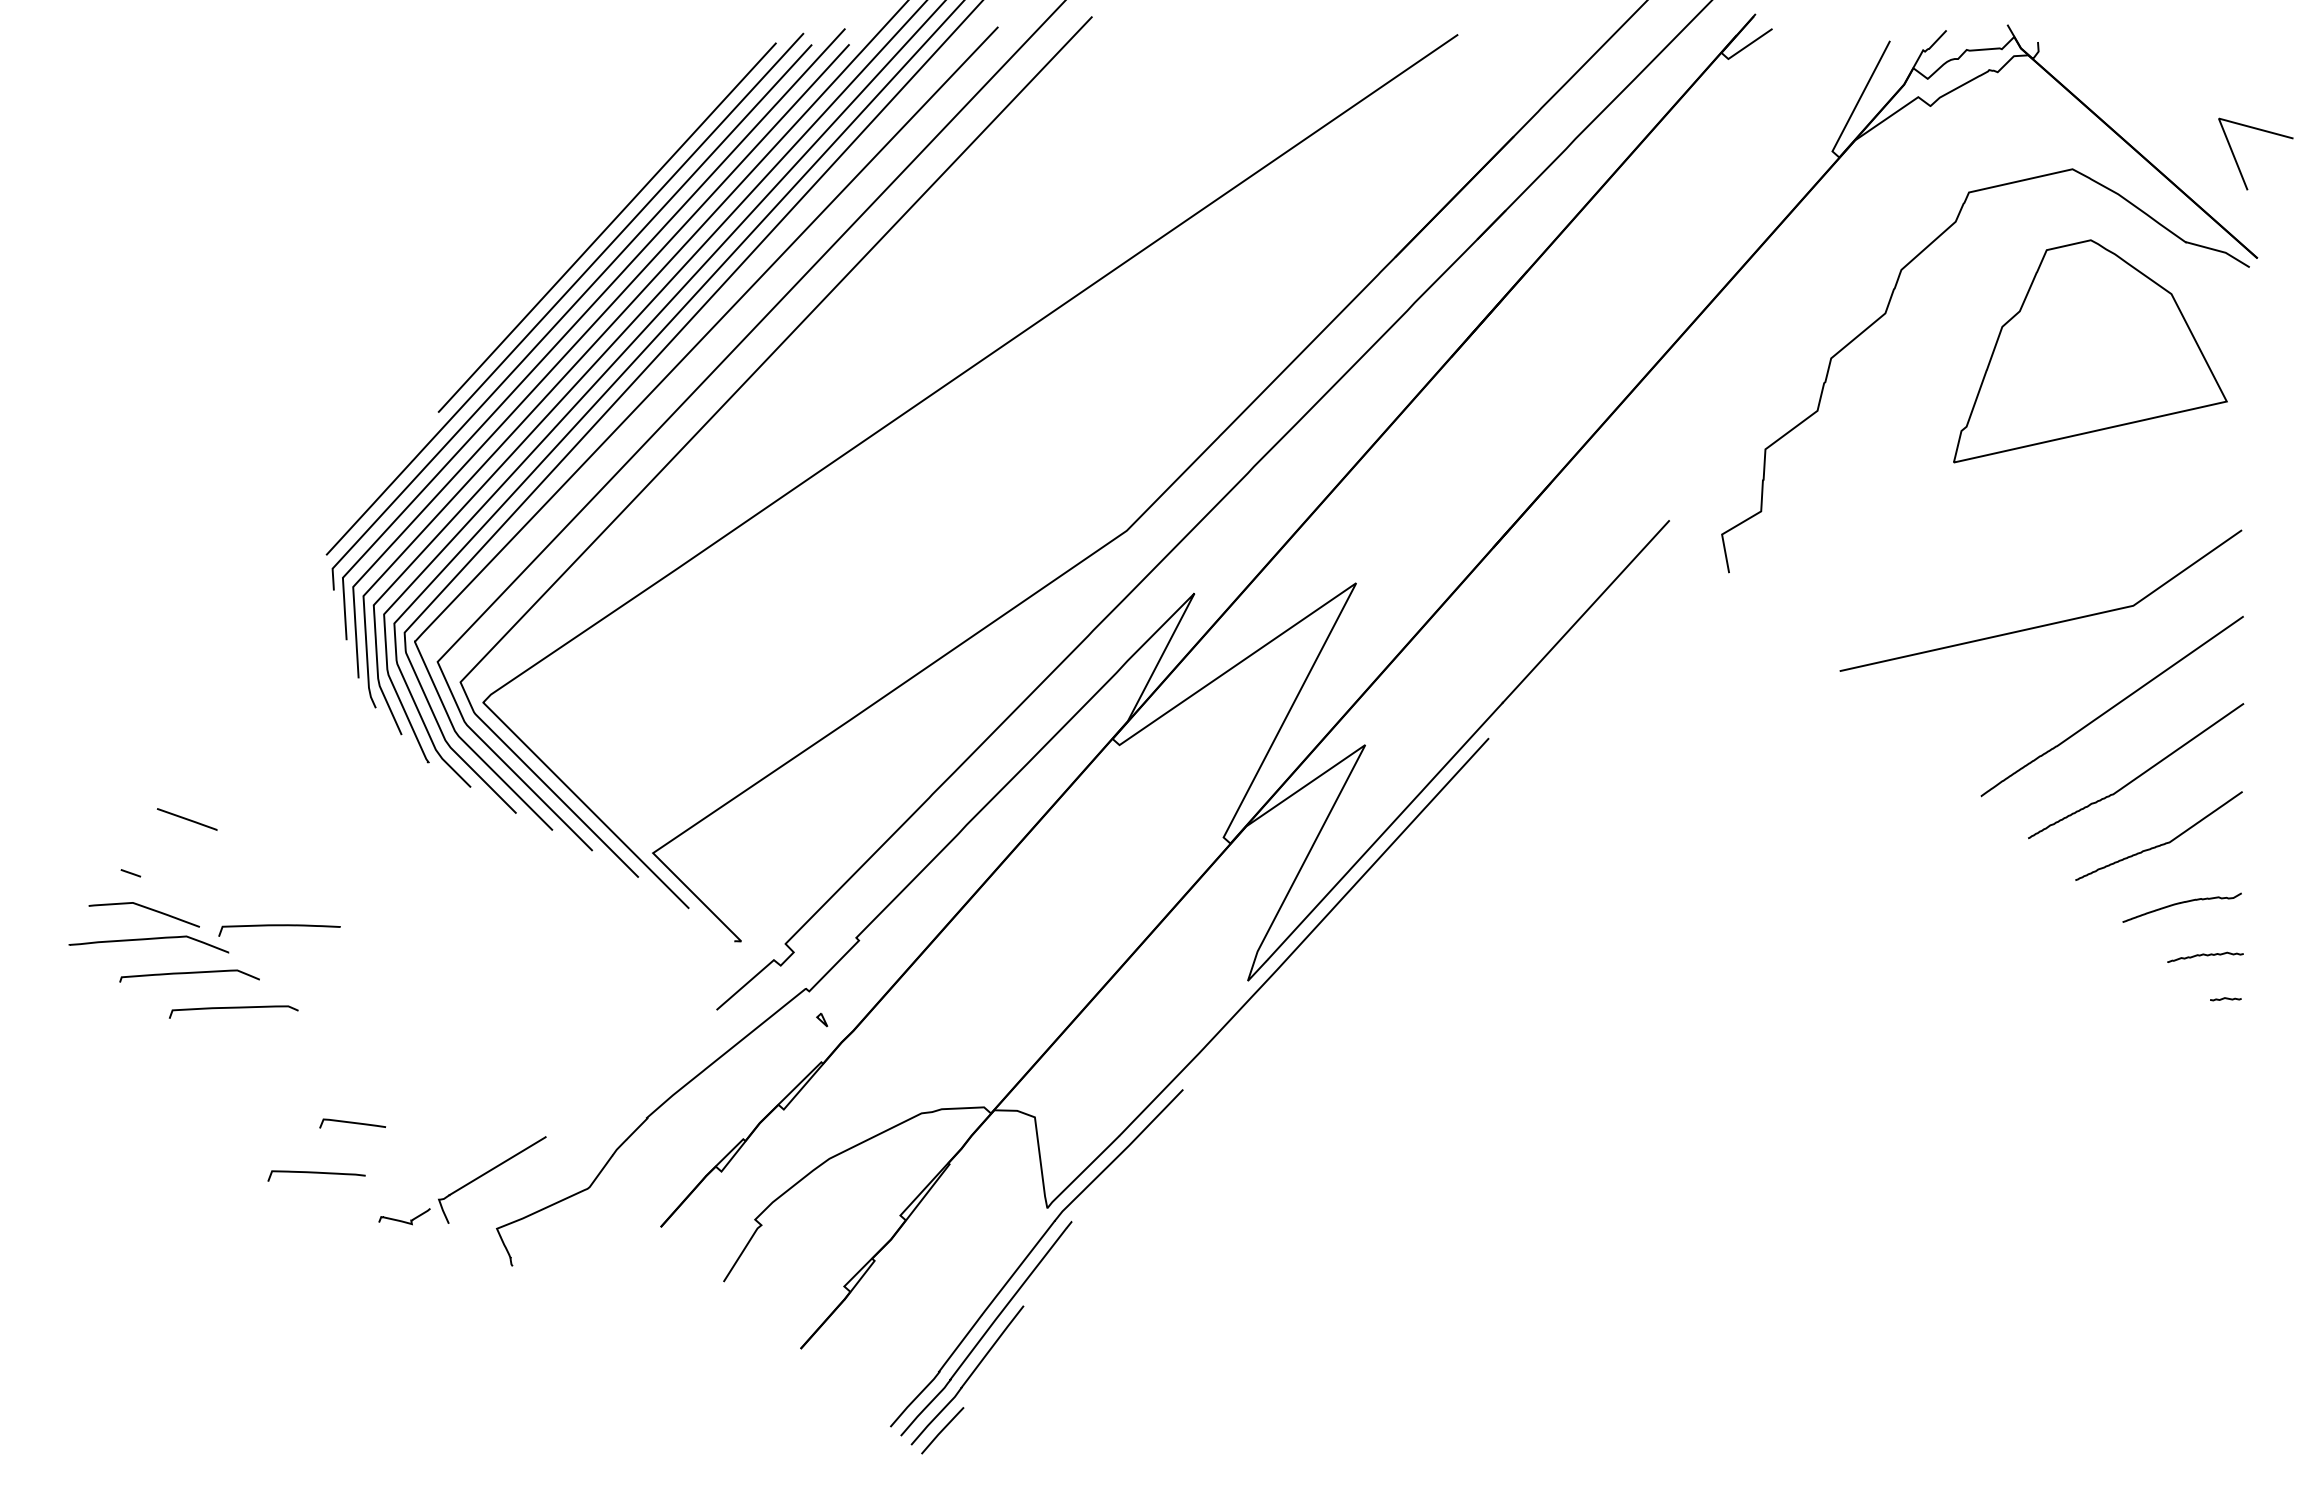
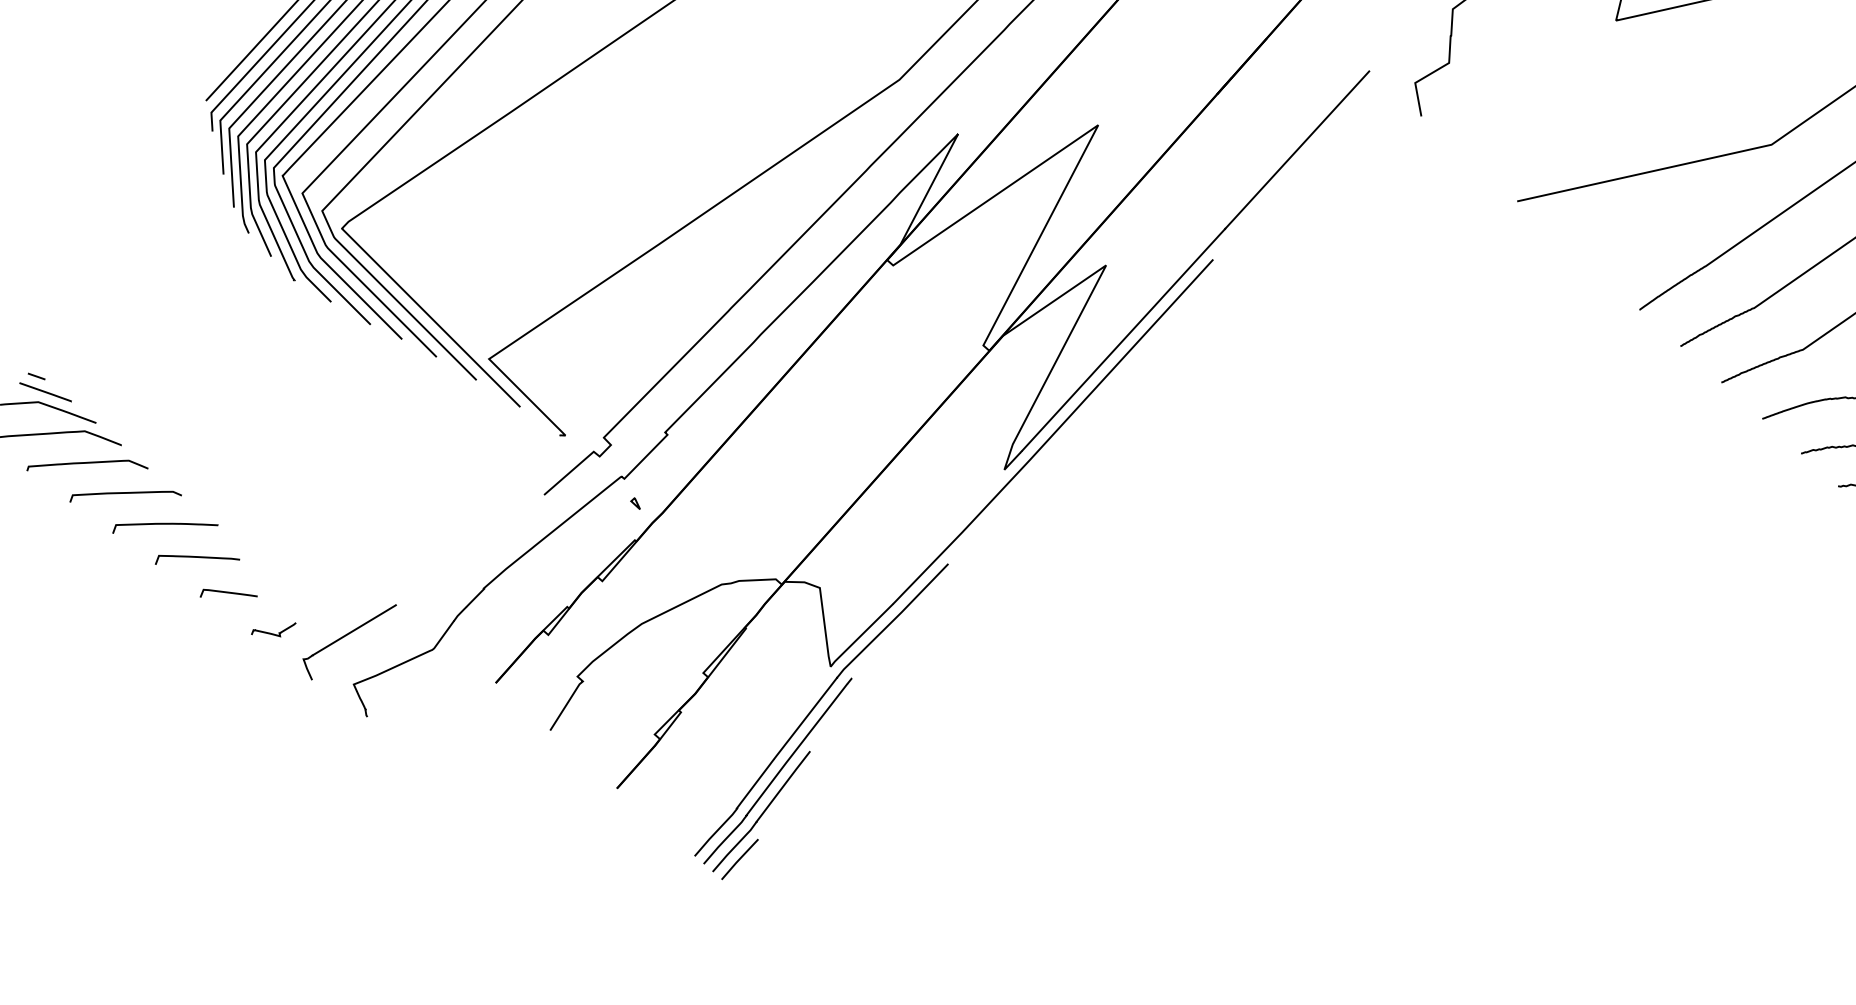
line: (187, 819) -> (45, 392), moved
curve: (279, 926) -> (165, 524), moved
curve: (316, 1173) -> (197, 557), moved
curve: (403, 1220) -> (272, 633), moved

